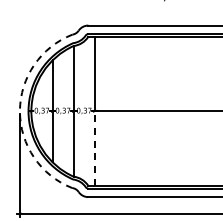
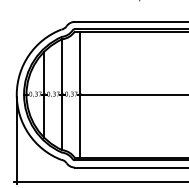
arc: (19, 111) -> (16, 94), dashed -> solid
line: (94, 148) -> (80, 126), dashed -> solid

